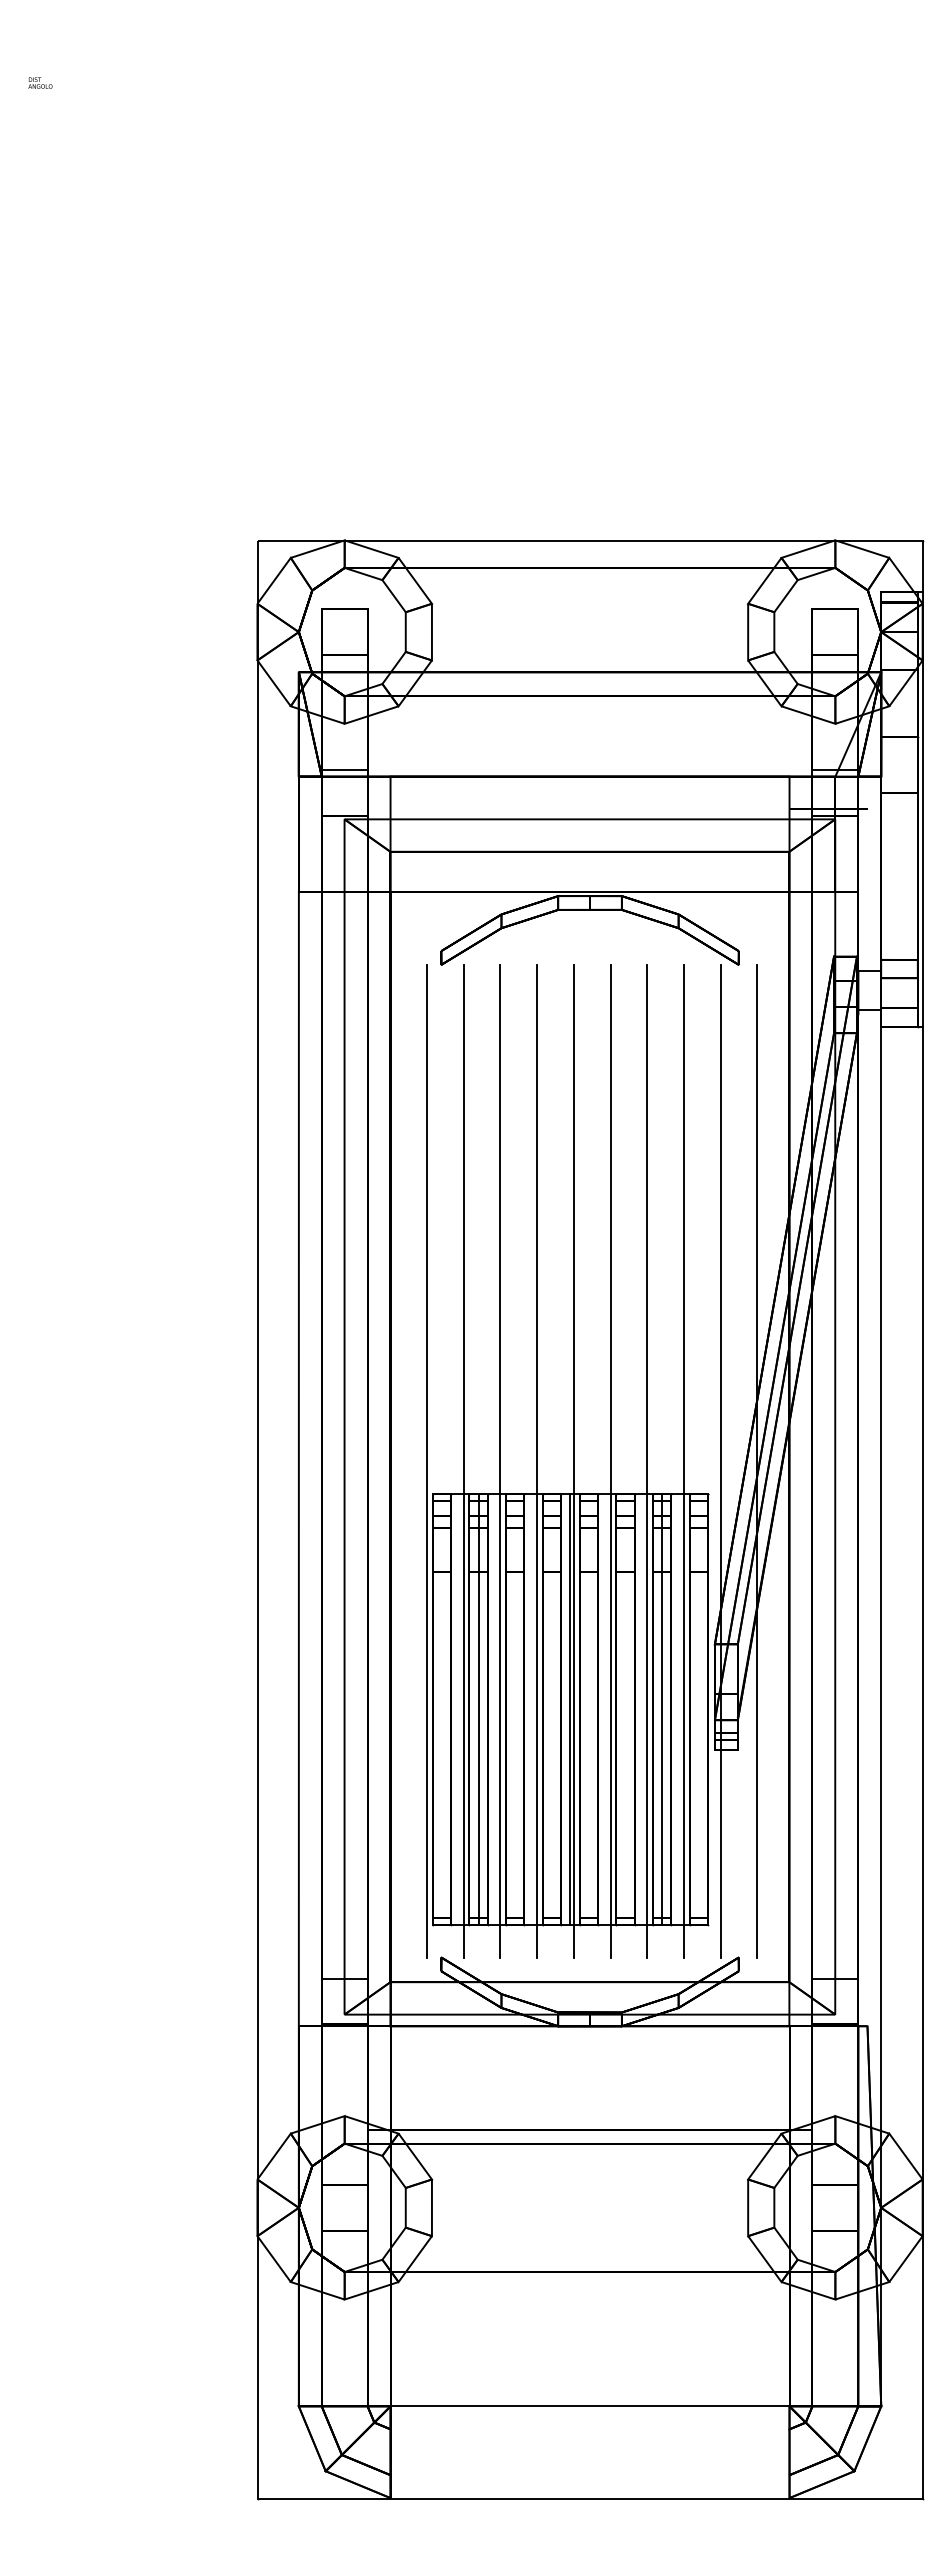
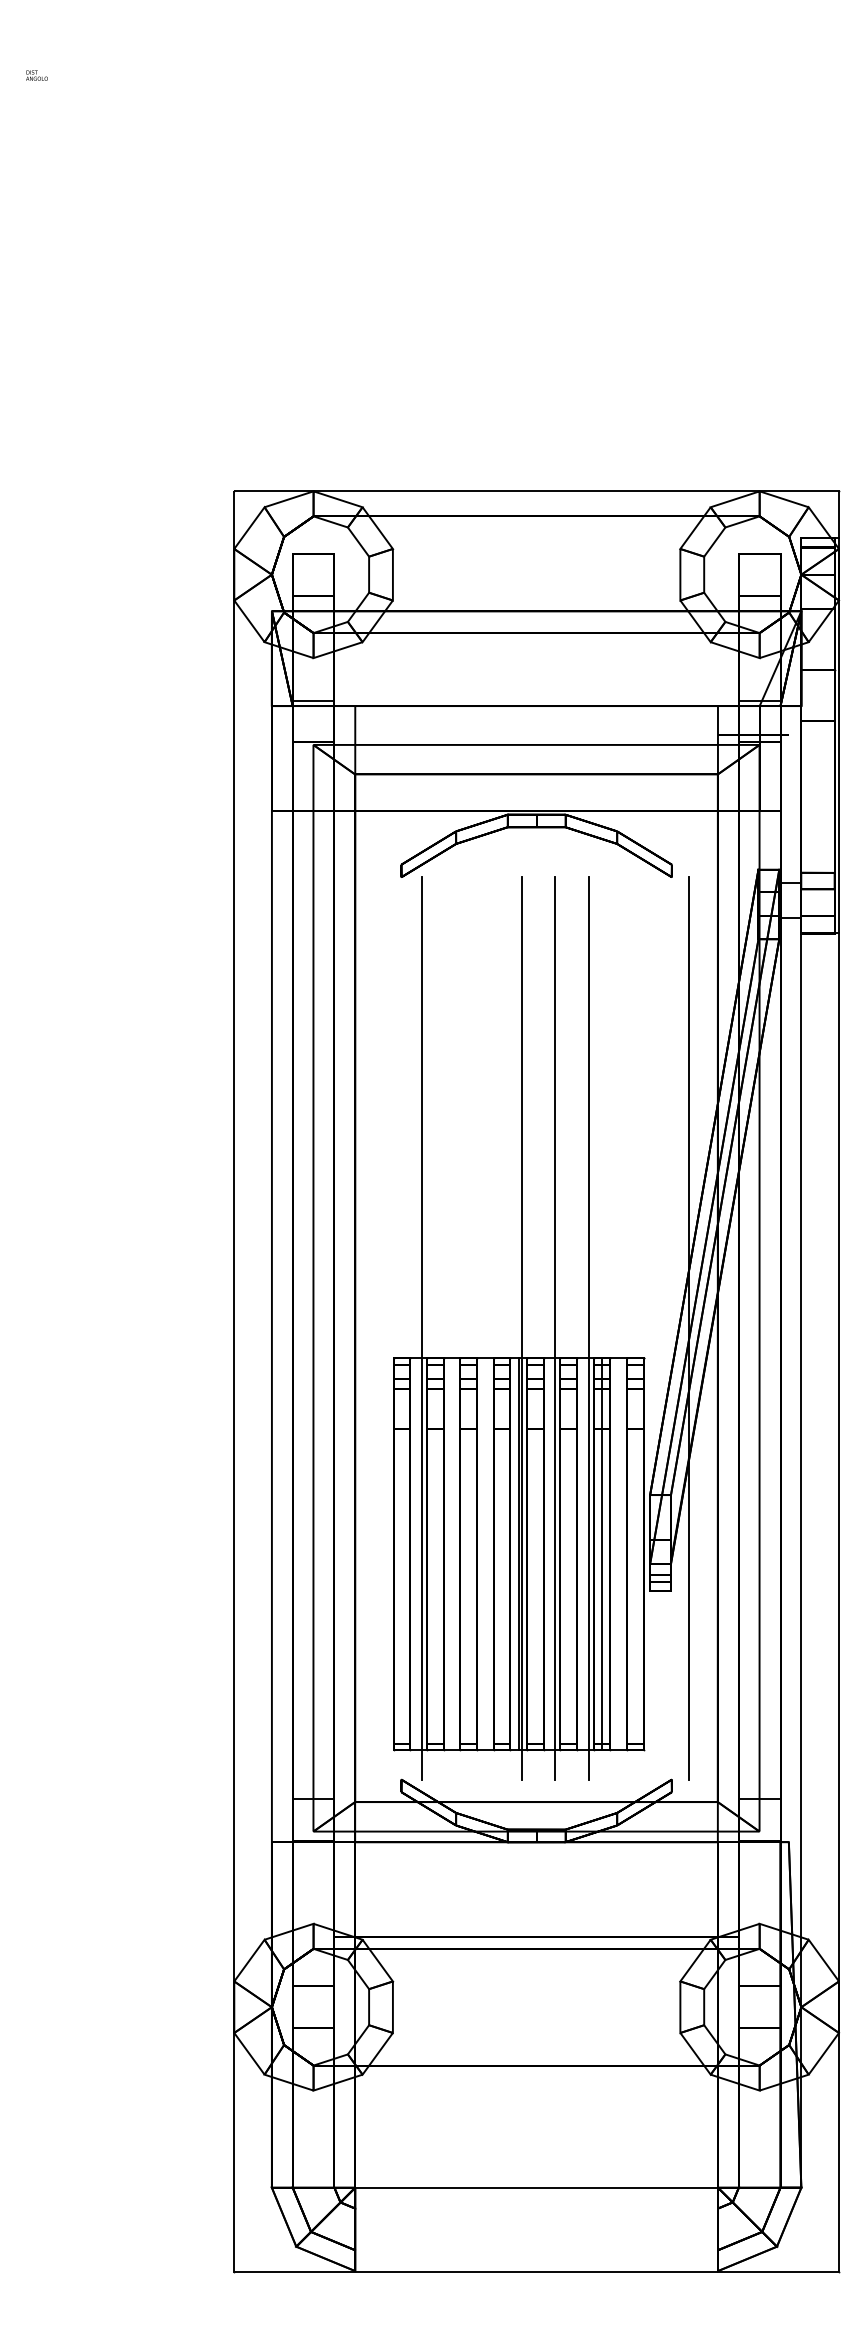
line: (427, 1460) -> (388, 1327), removed
line: (500, 1460) -> (455, 1327), removed
line: (537, 1460) -> (488, 1327), removed
line: (683, 1460) -> (621, 1327), removed
line: (720, 1460) -> (655, 1327), removed
line: (478, 1709) -> (435, 1554), removed

